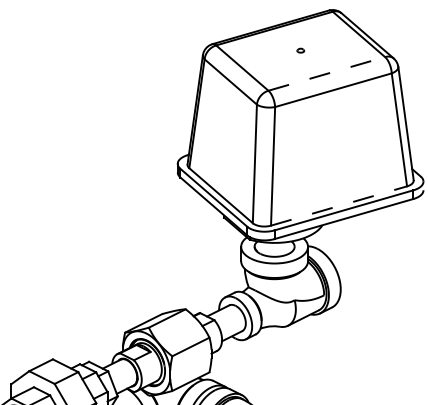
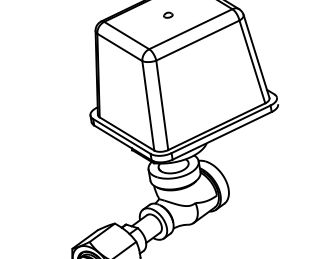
part: (300, 50) -> (168, 15), size x1.67
line: (326, 73) -> (190, 28), dashed -> solid
line: (339, 206) -> (217, 127), dashed -> solid

